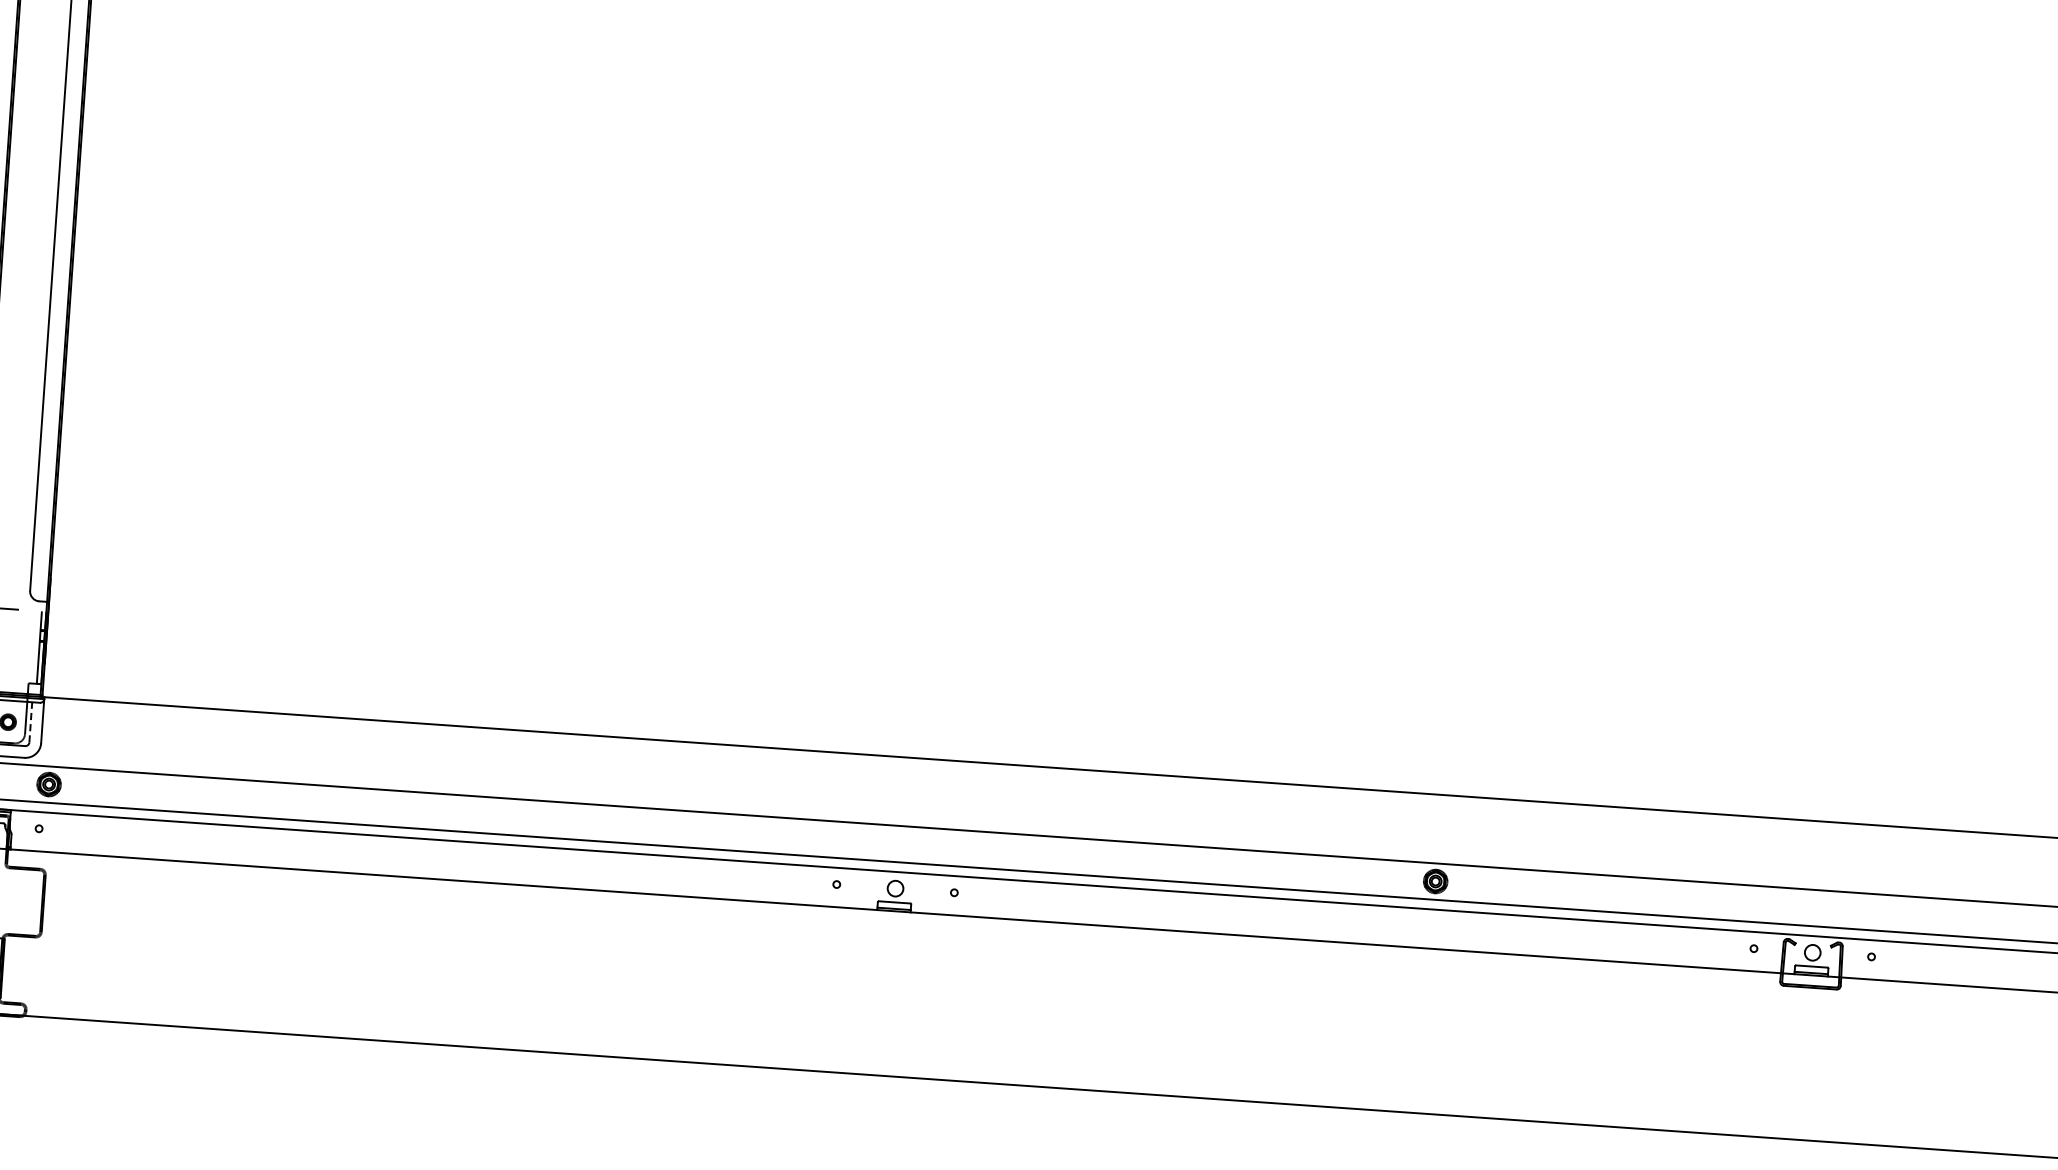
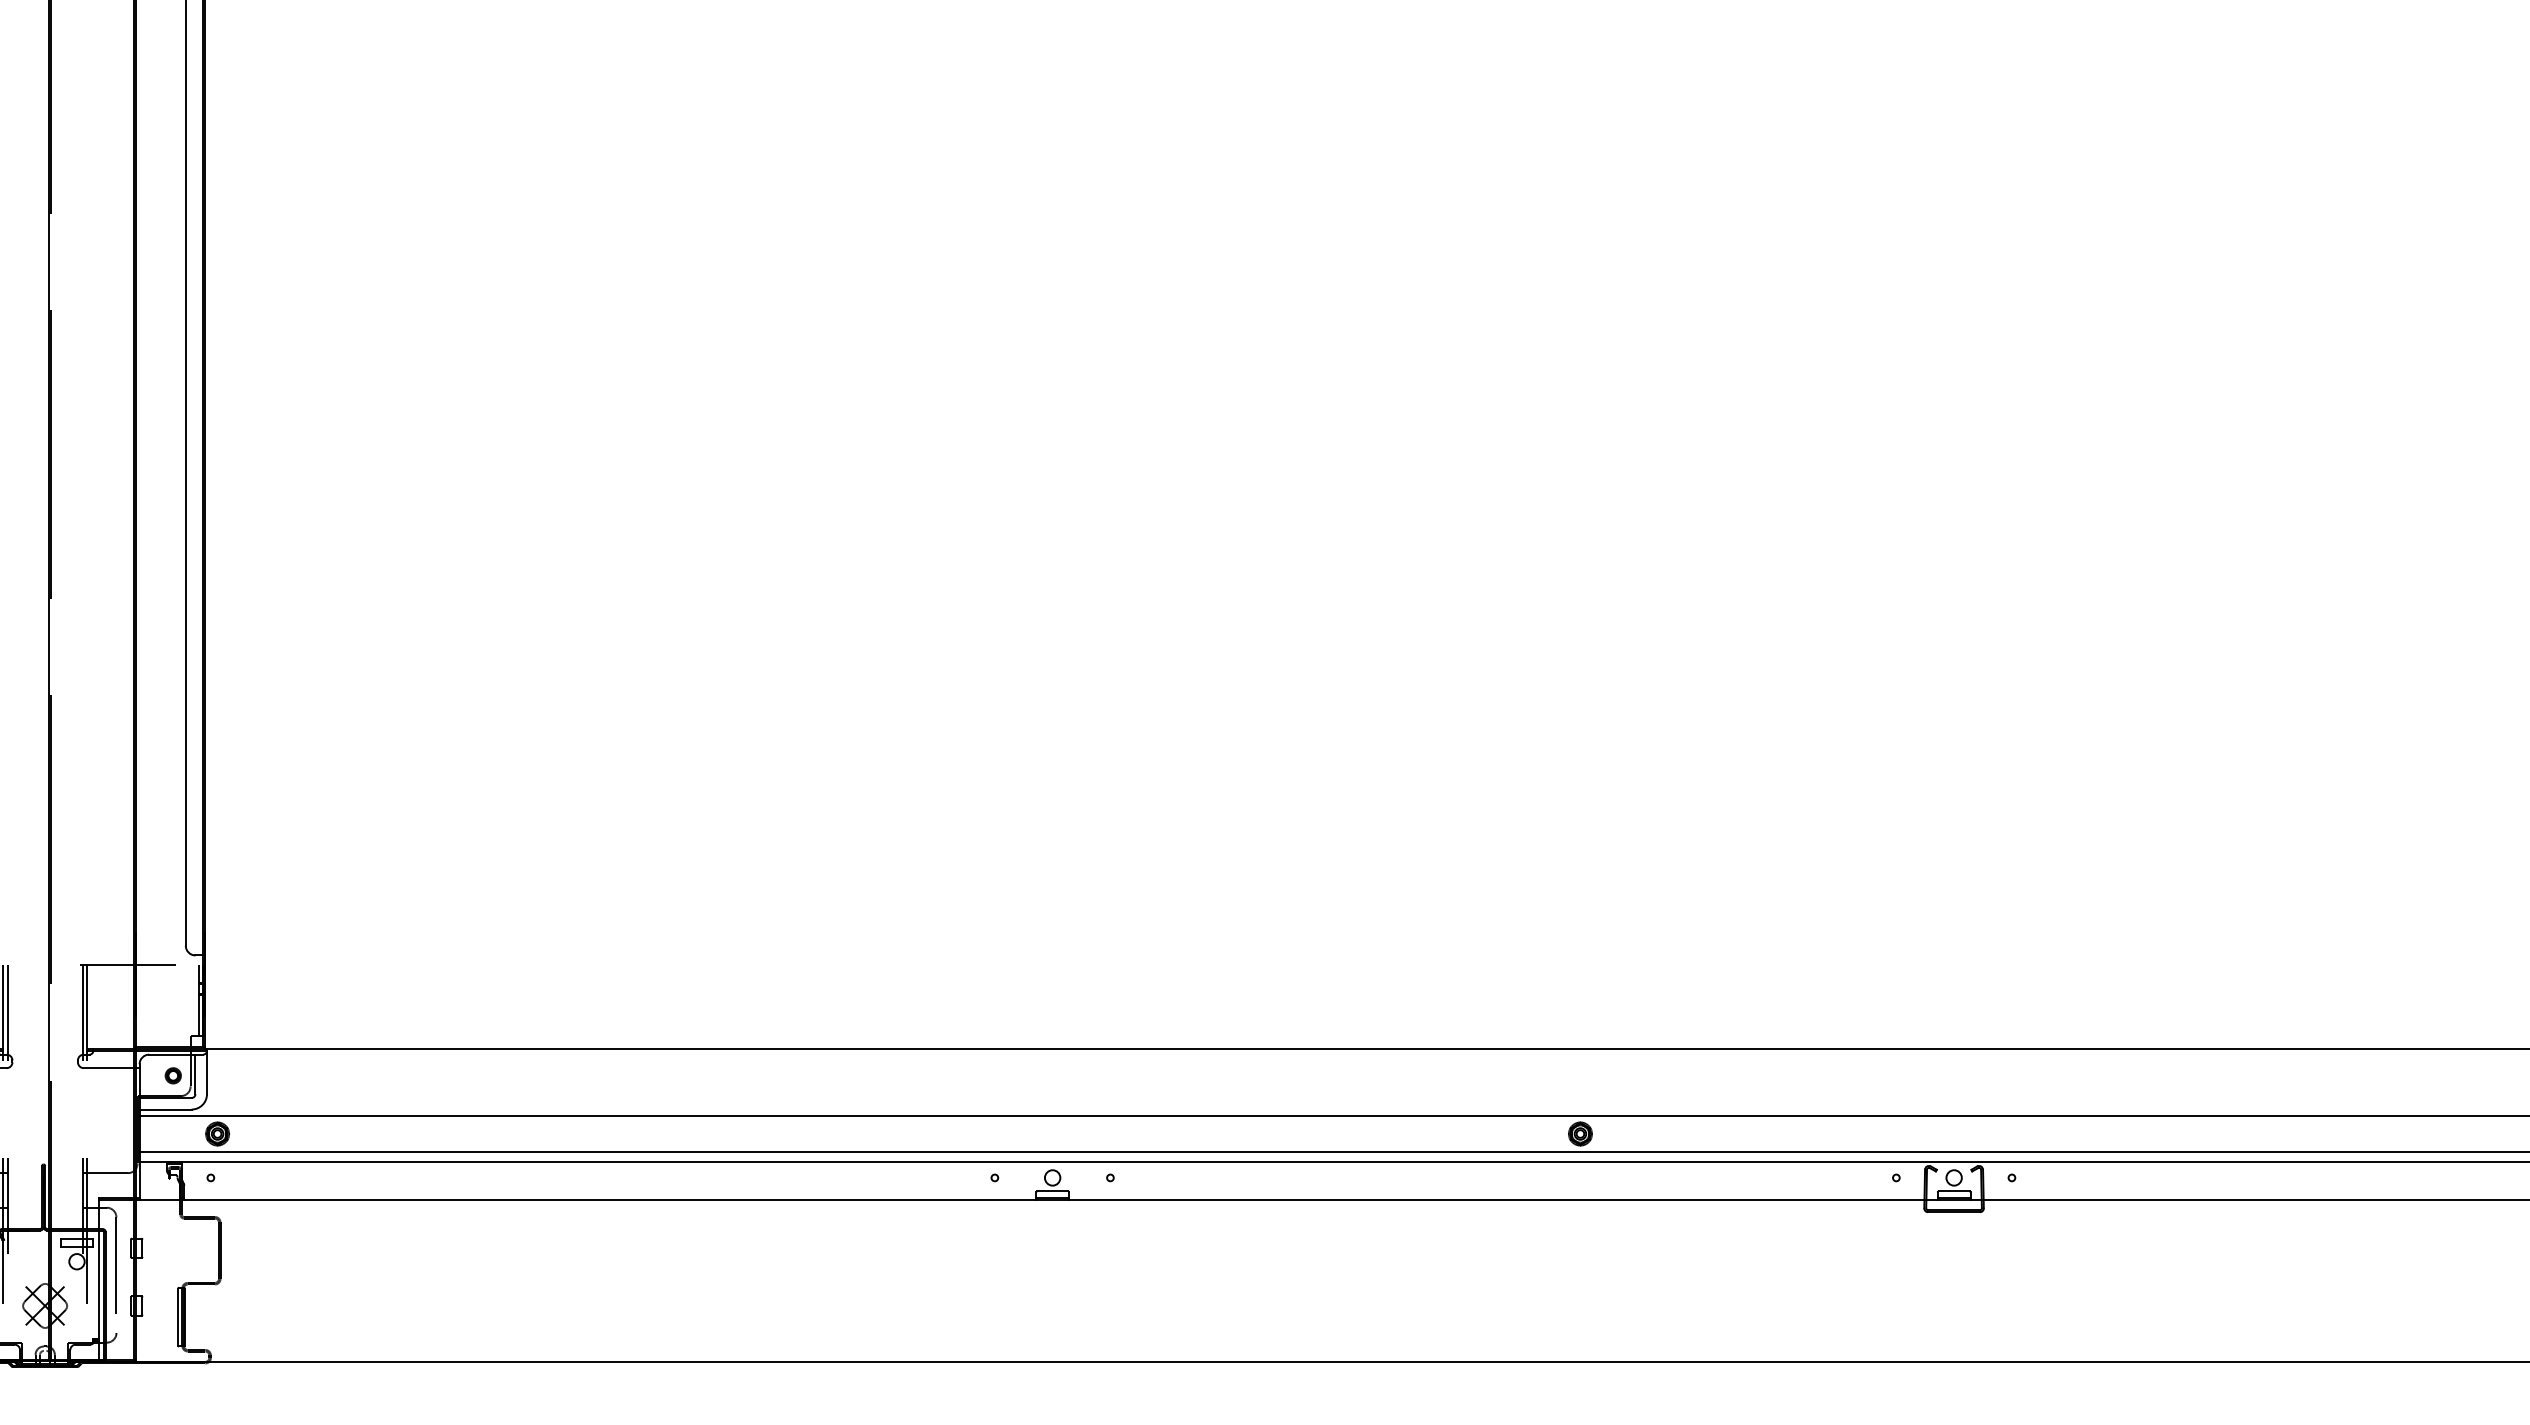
line: (30, 722) -> (195, 1074), dashed -> solid

